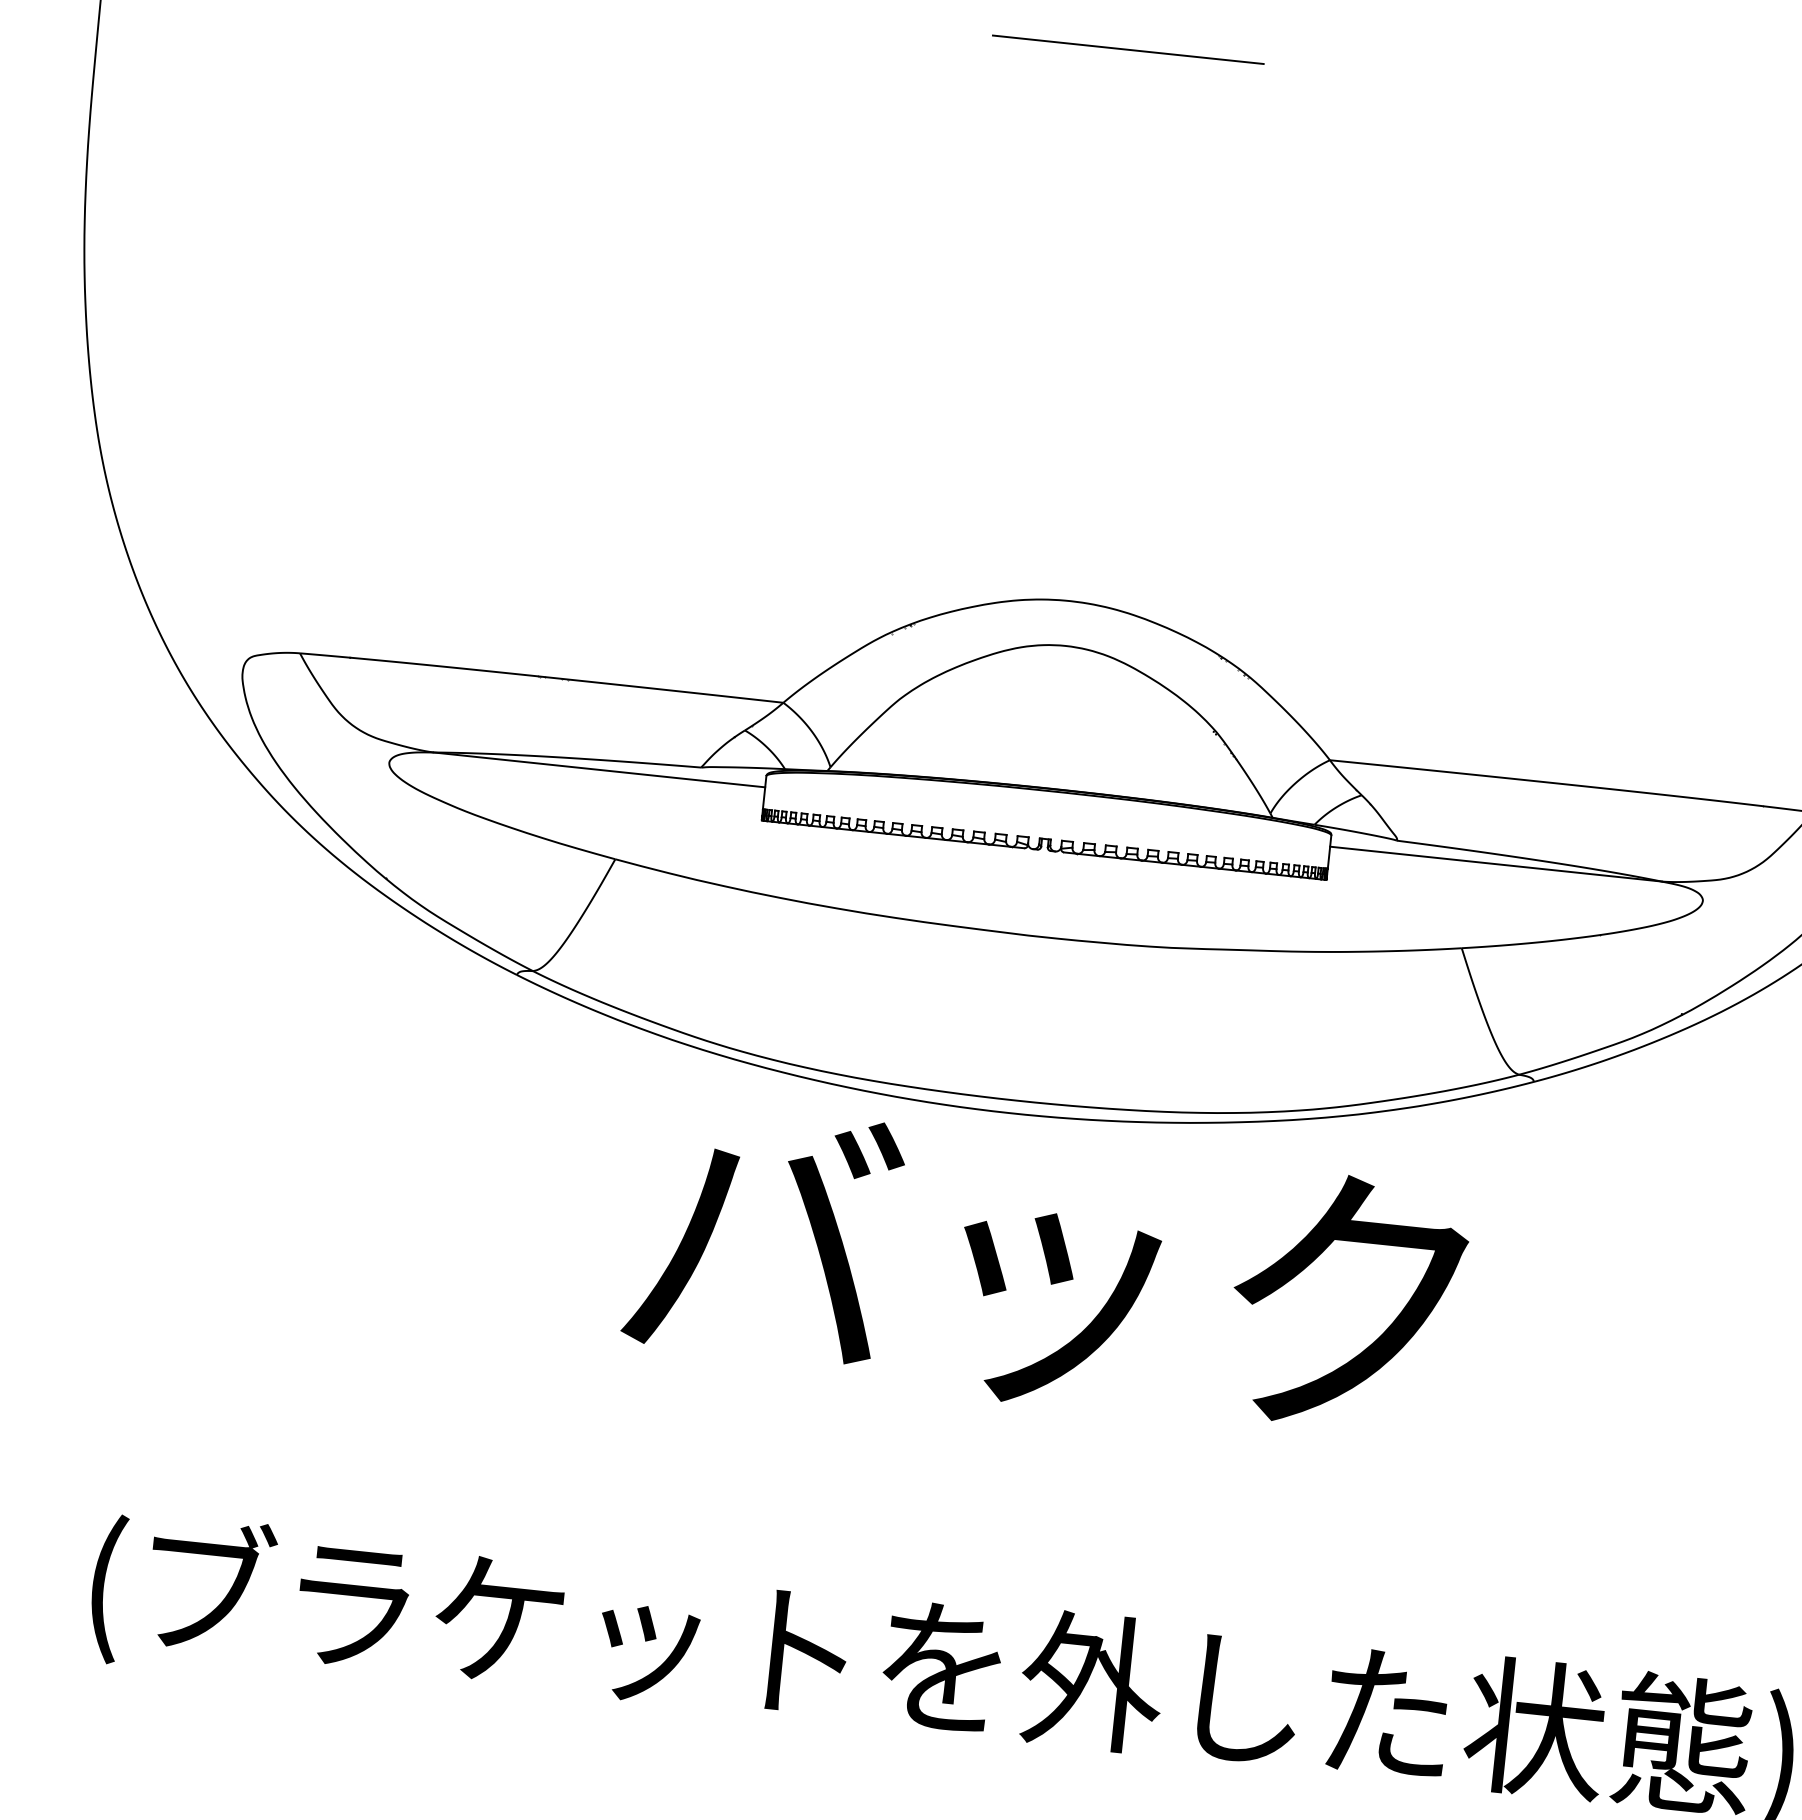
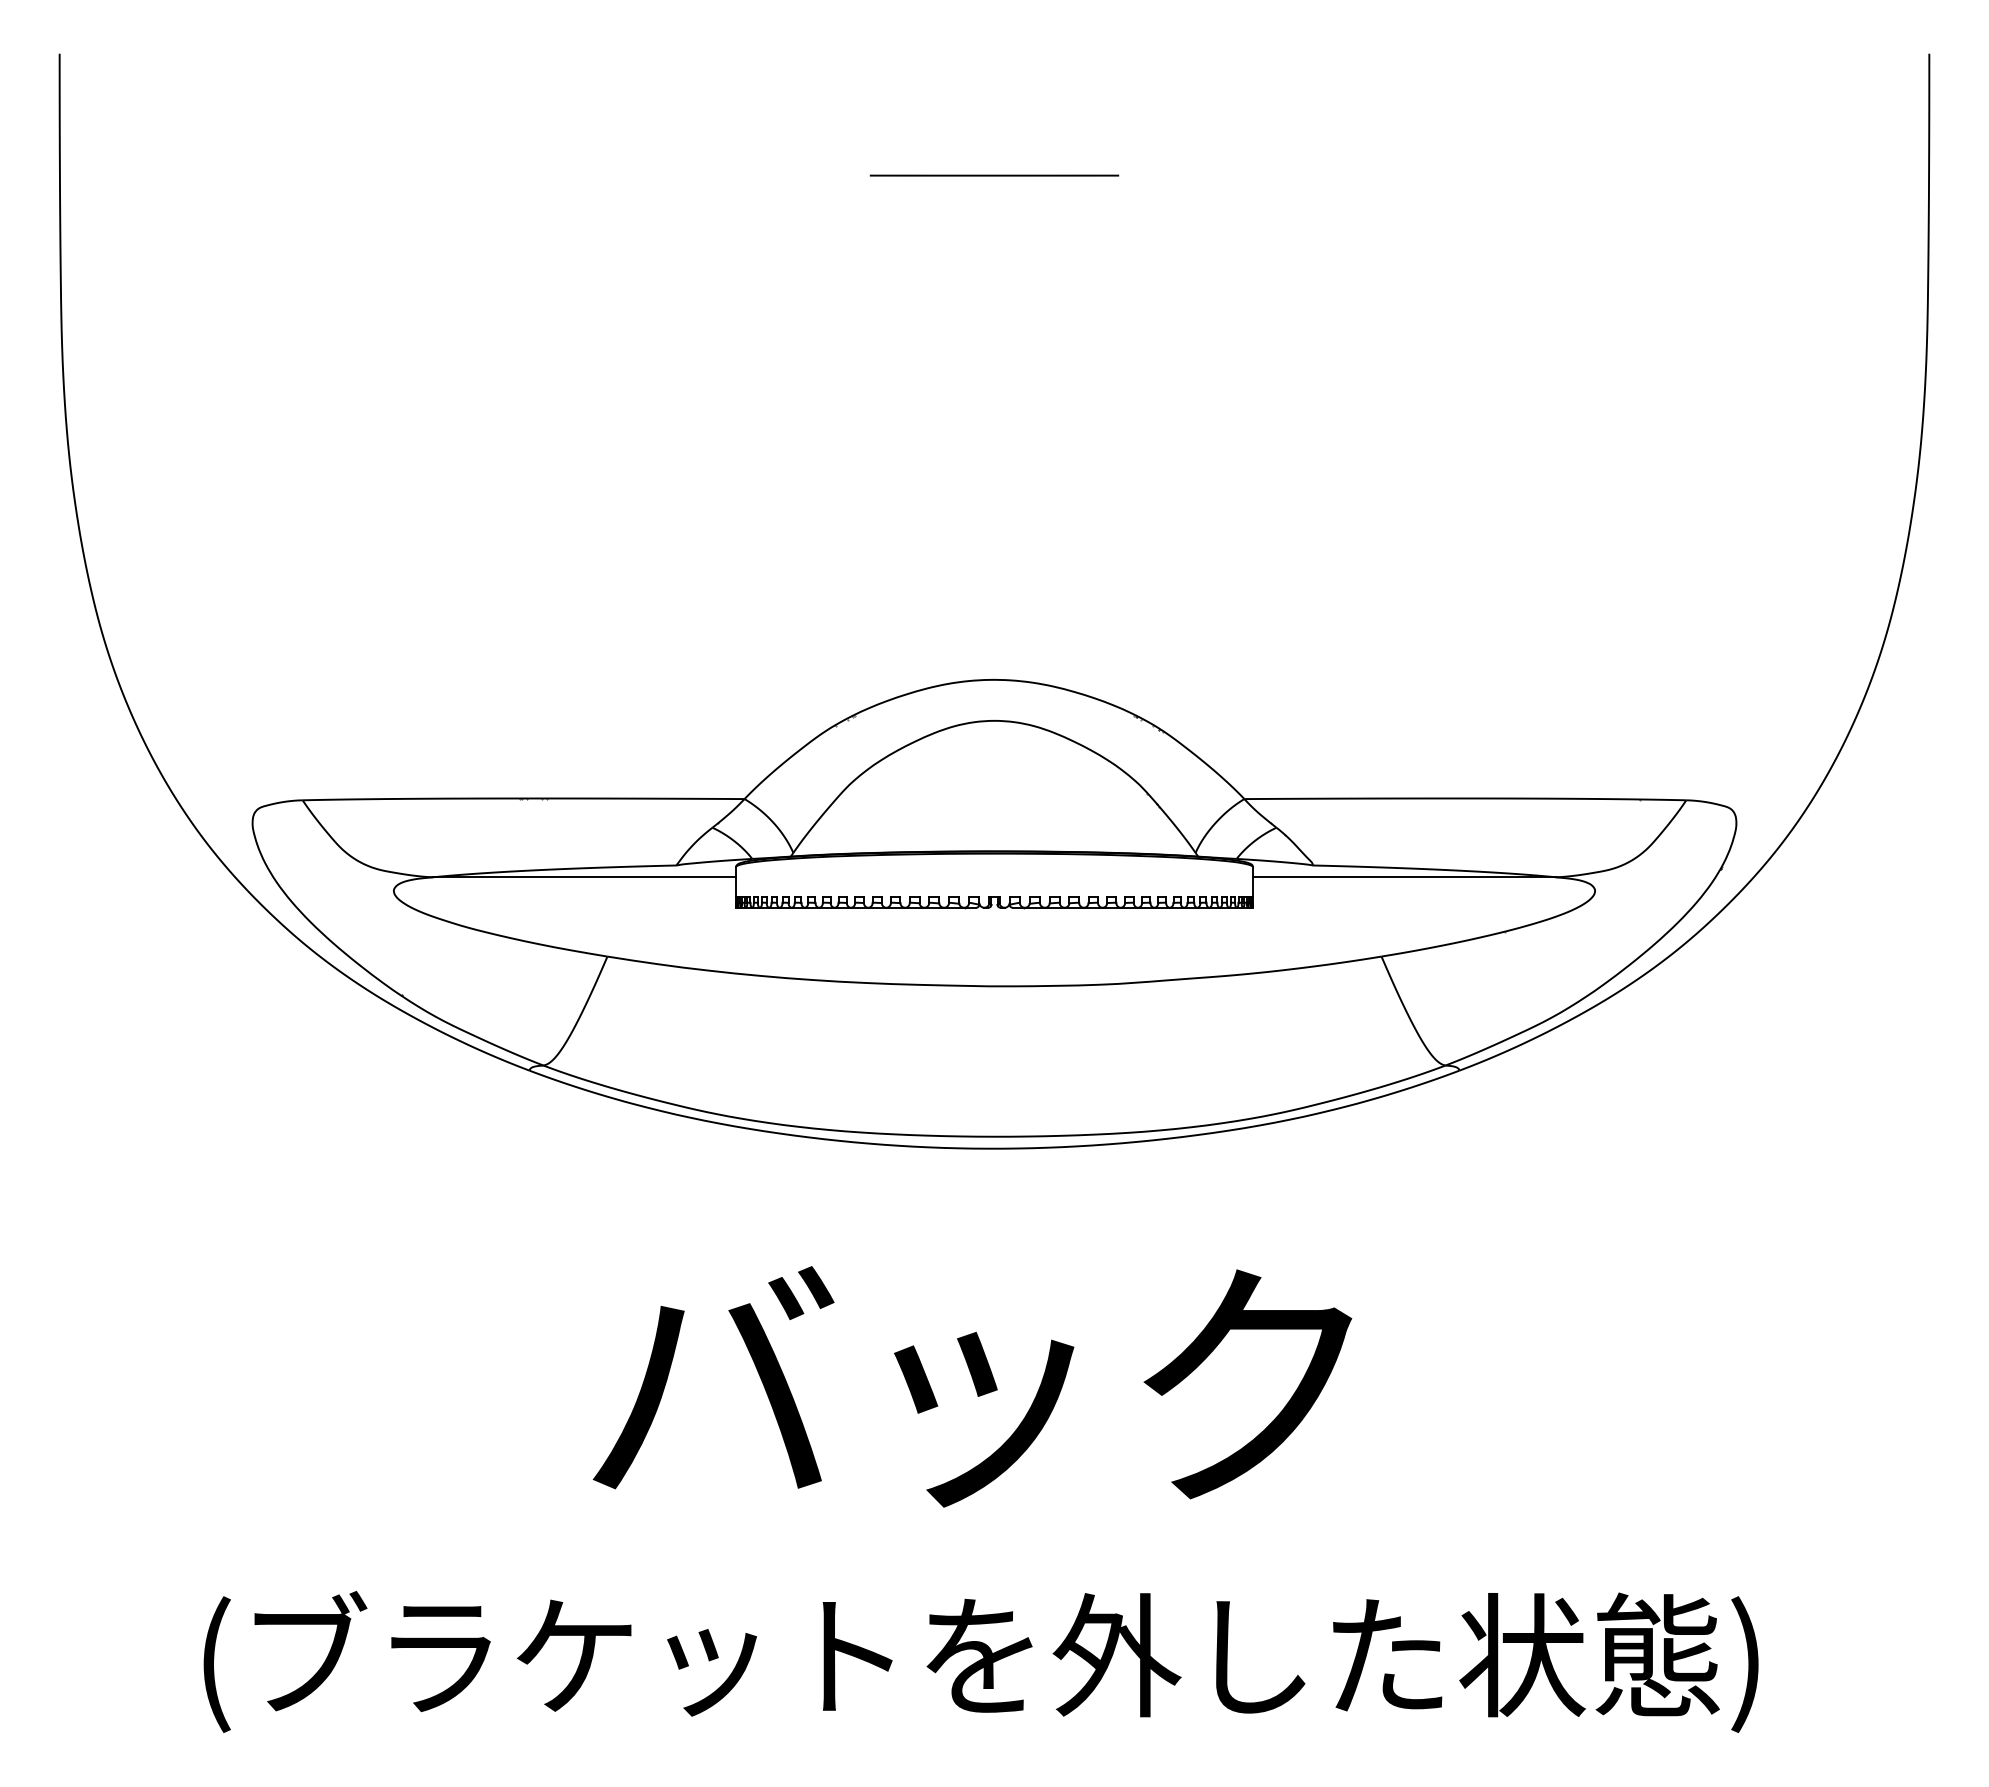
text: (1046, 1272) -> (972, 1386), moved

